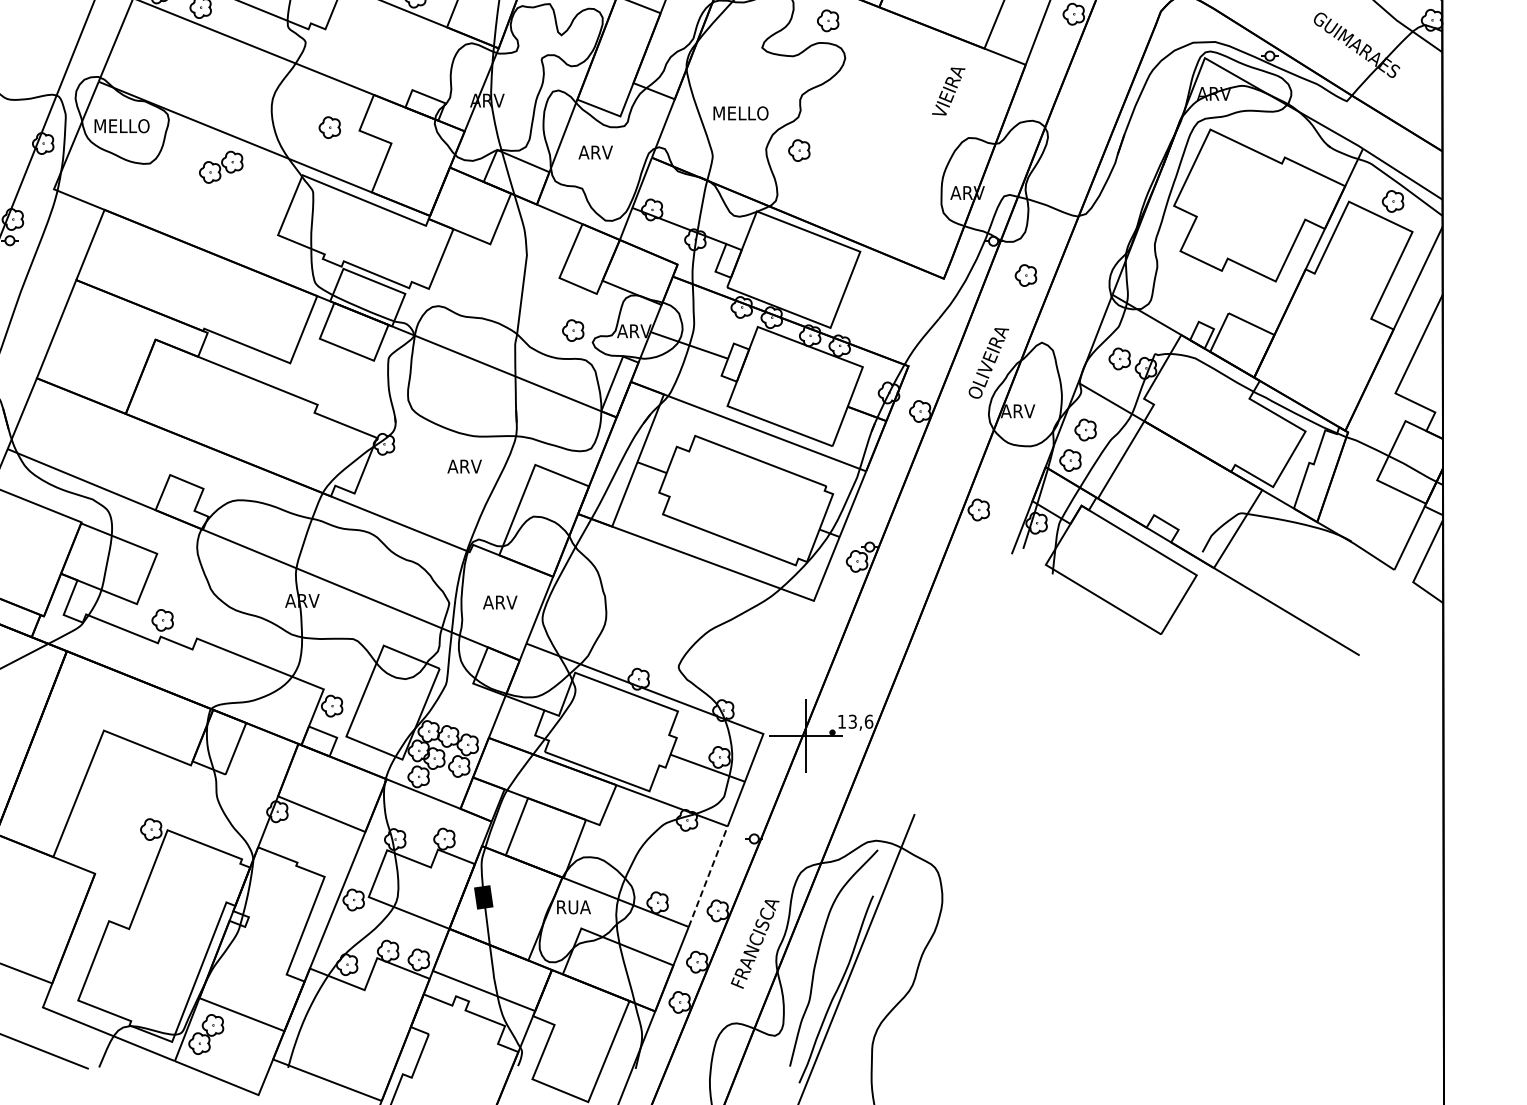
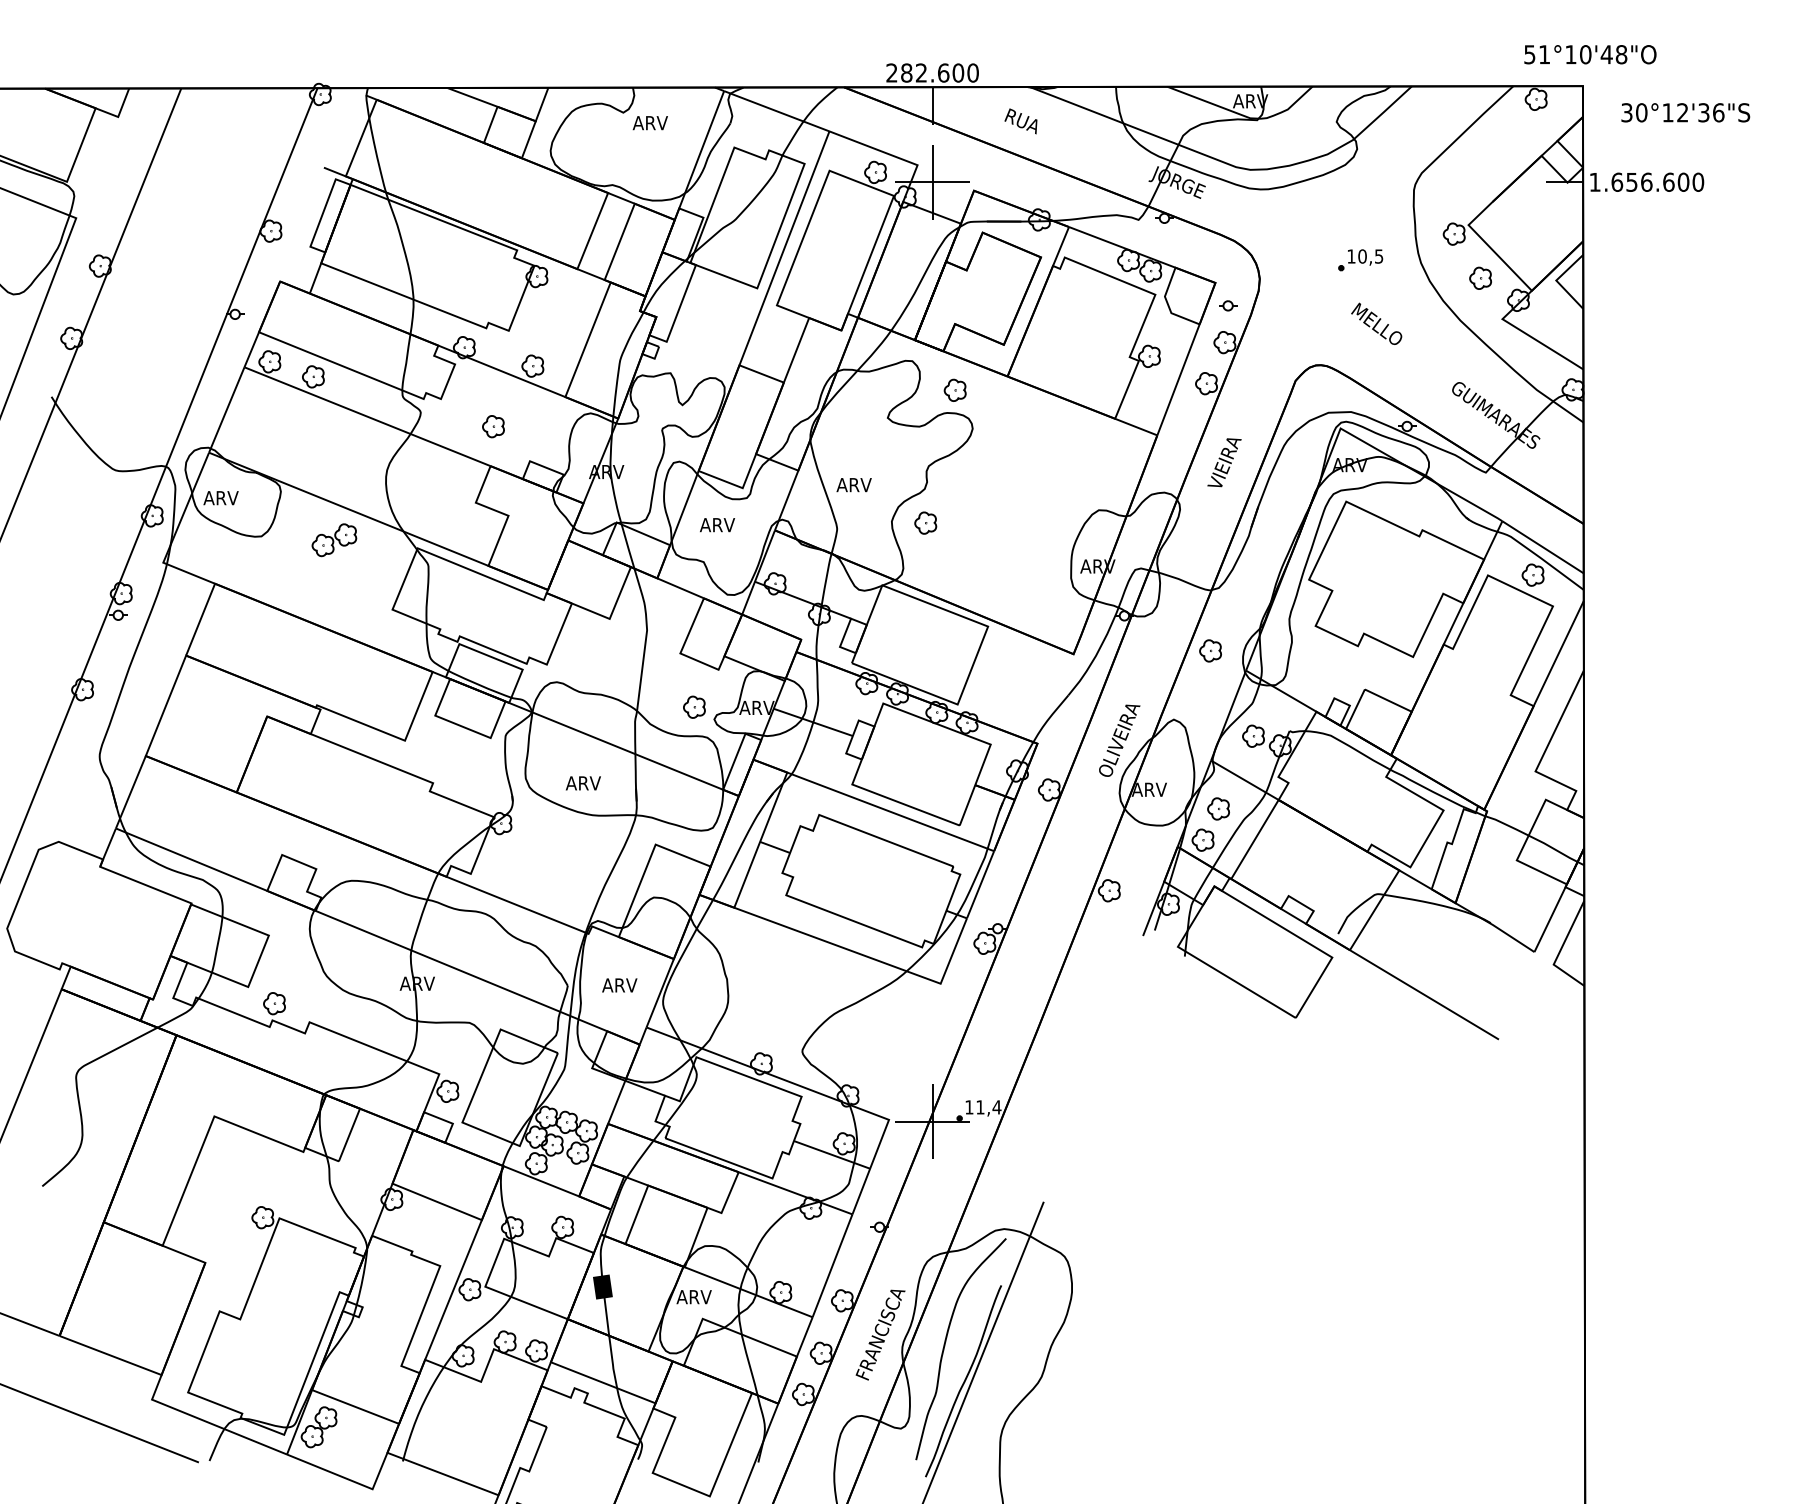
text: (948, 91) -> (1224, 462), moved
text: (740, 112) -> (865, 484), MELLO -> ARV
text: (121, 125) -> (232, 497), MELLO -> ARV
part: (329, 127) -> (493, 426), moved
part: (1025, 275) -> (1210, 650), moved
text: (463, 466) -> (582, 783), moved
text: (860, 721) -> (988, 1107), 13,6 -> 11,4
line: (708, 876) -> (832, 1265), dashed -> solid
text: (573, 907) -> (694, 1297), RUA -> ARV

